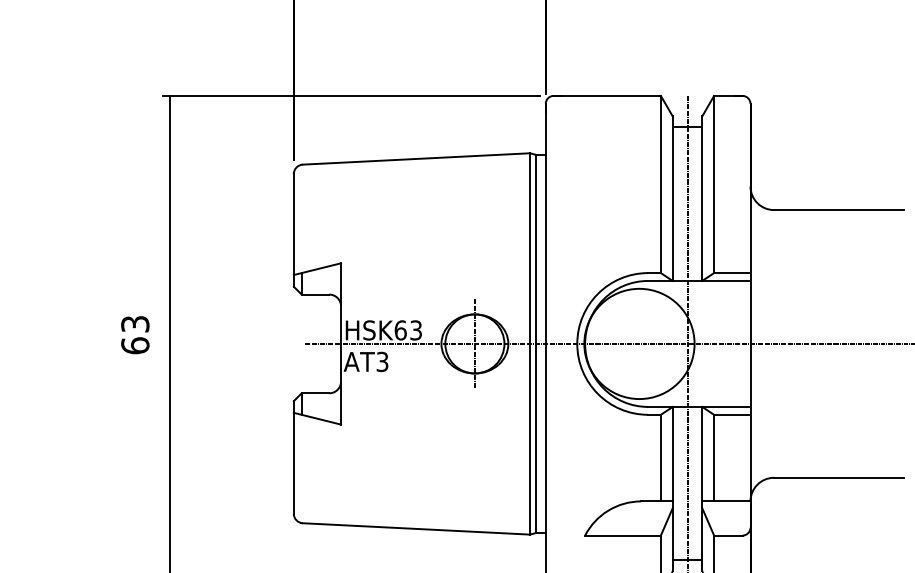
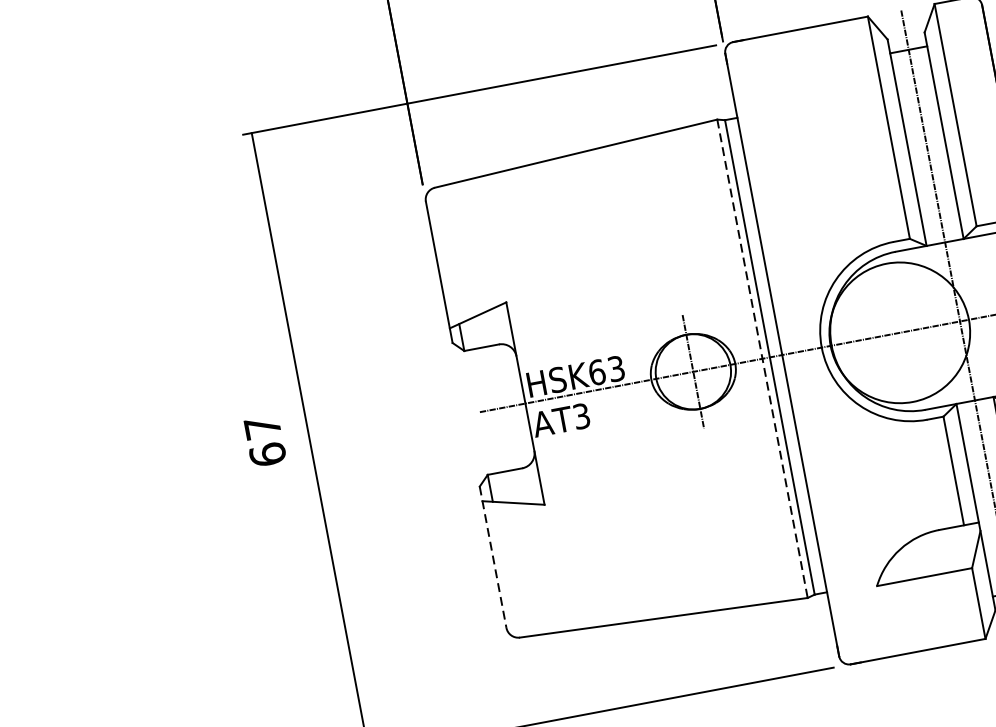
text: (135, 324) -> (262, 427), 63 -> 67
line: (530, 343) -> (762, 358), solid -> dashed
line: (293, 458) -> (492, 558), solid -> dashed

